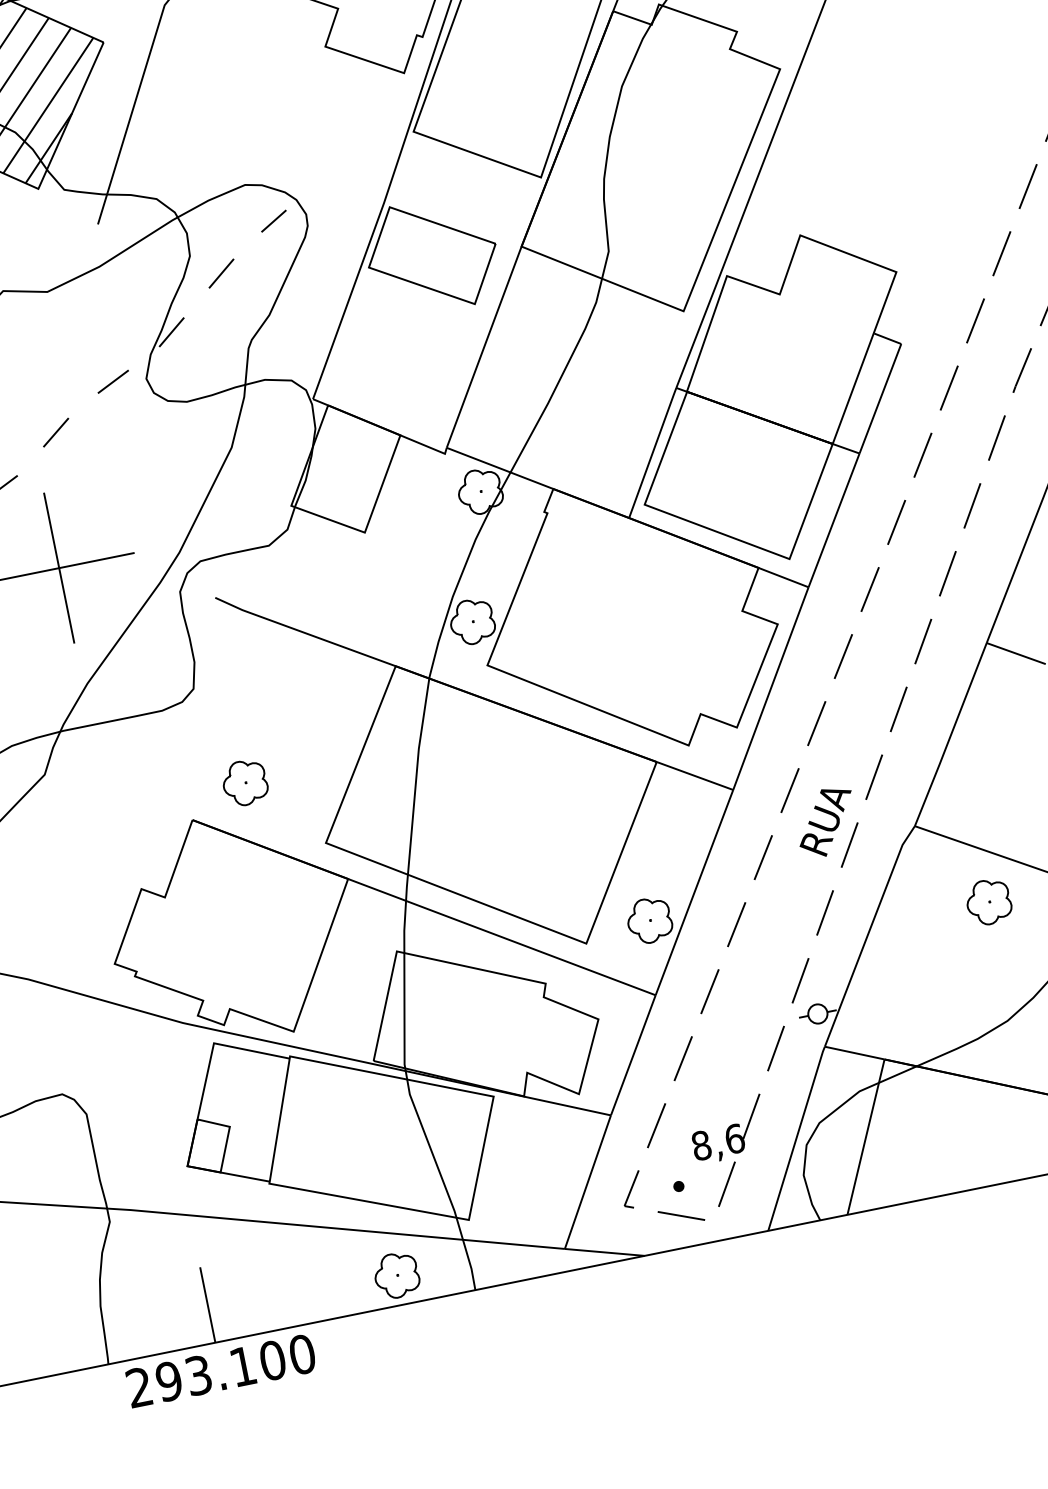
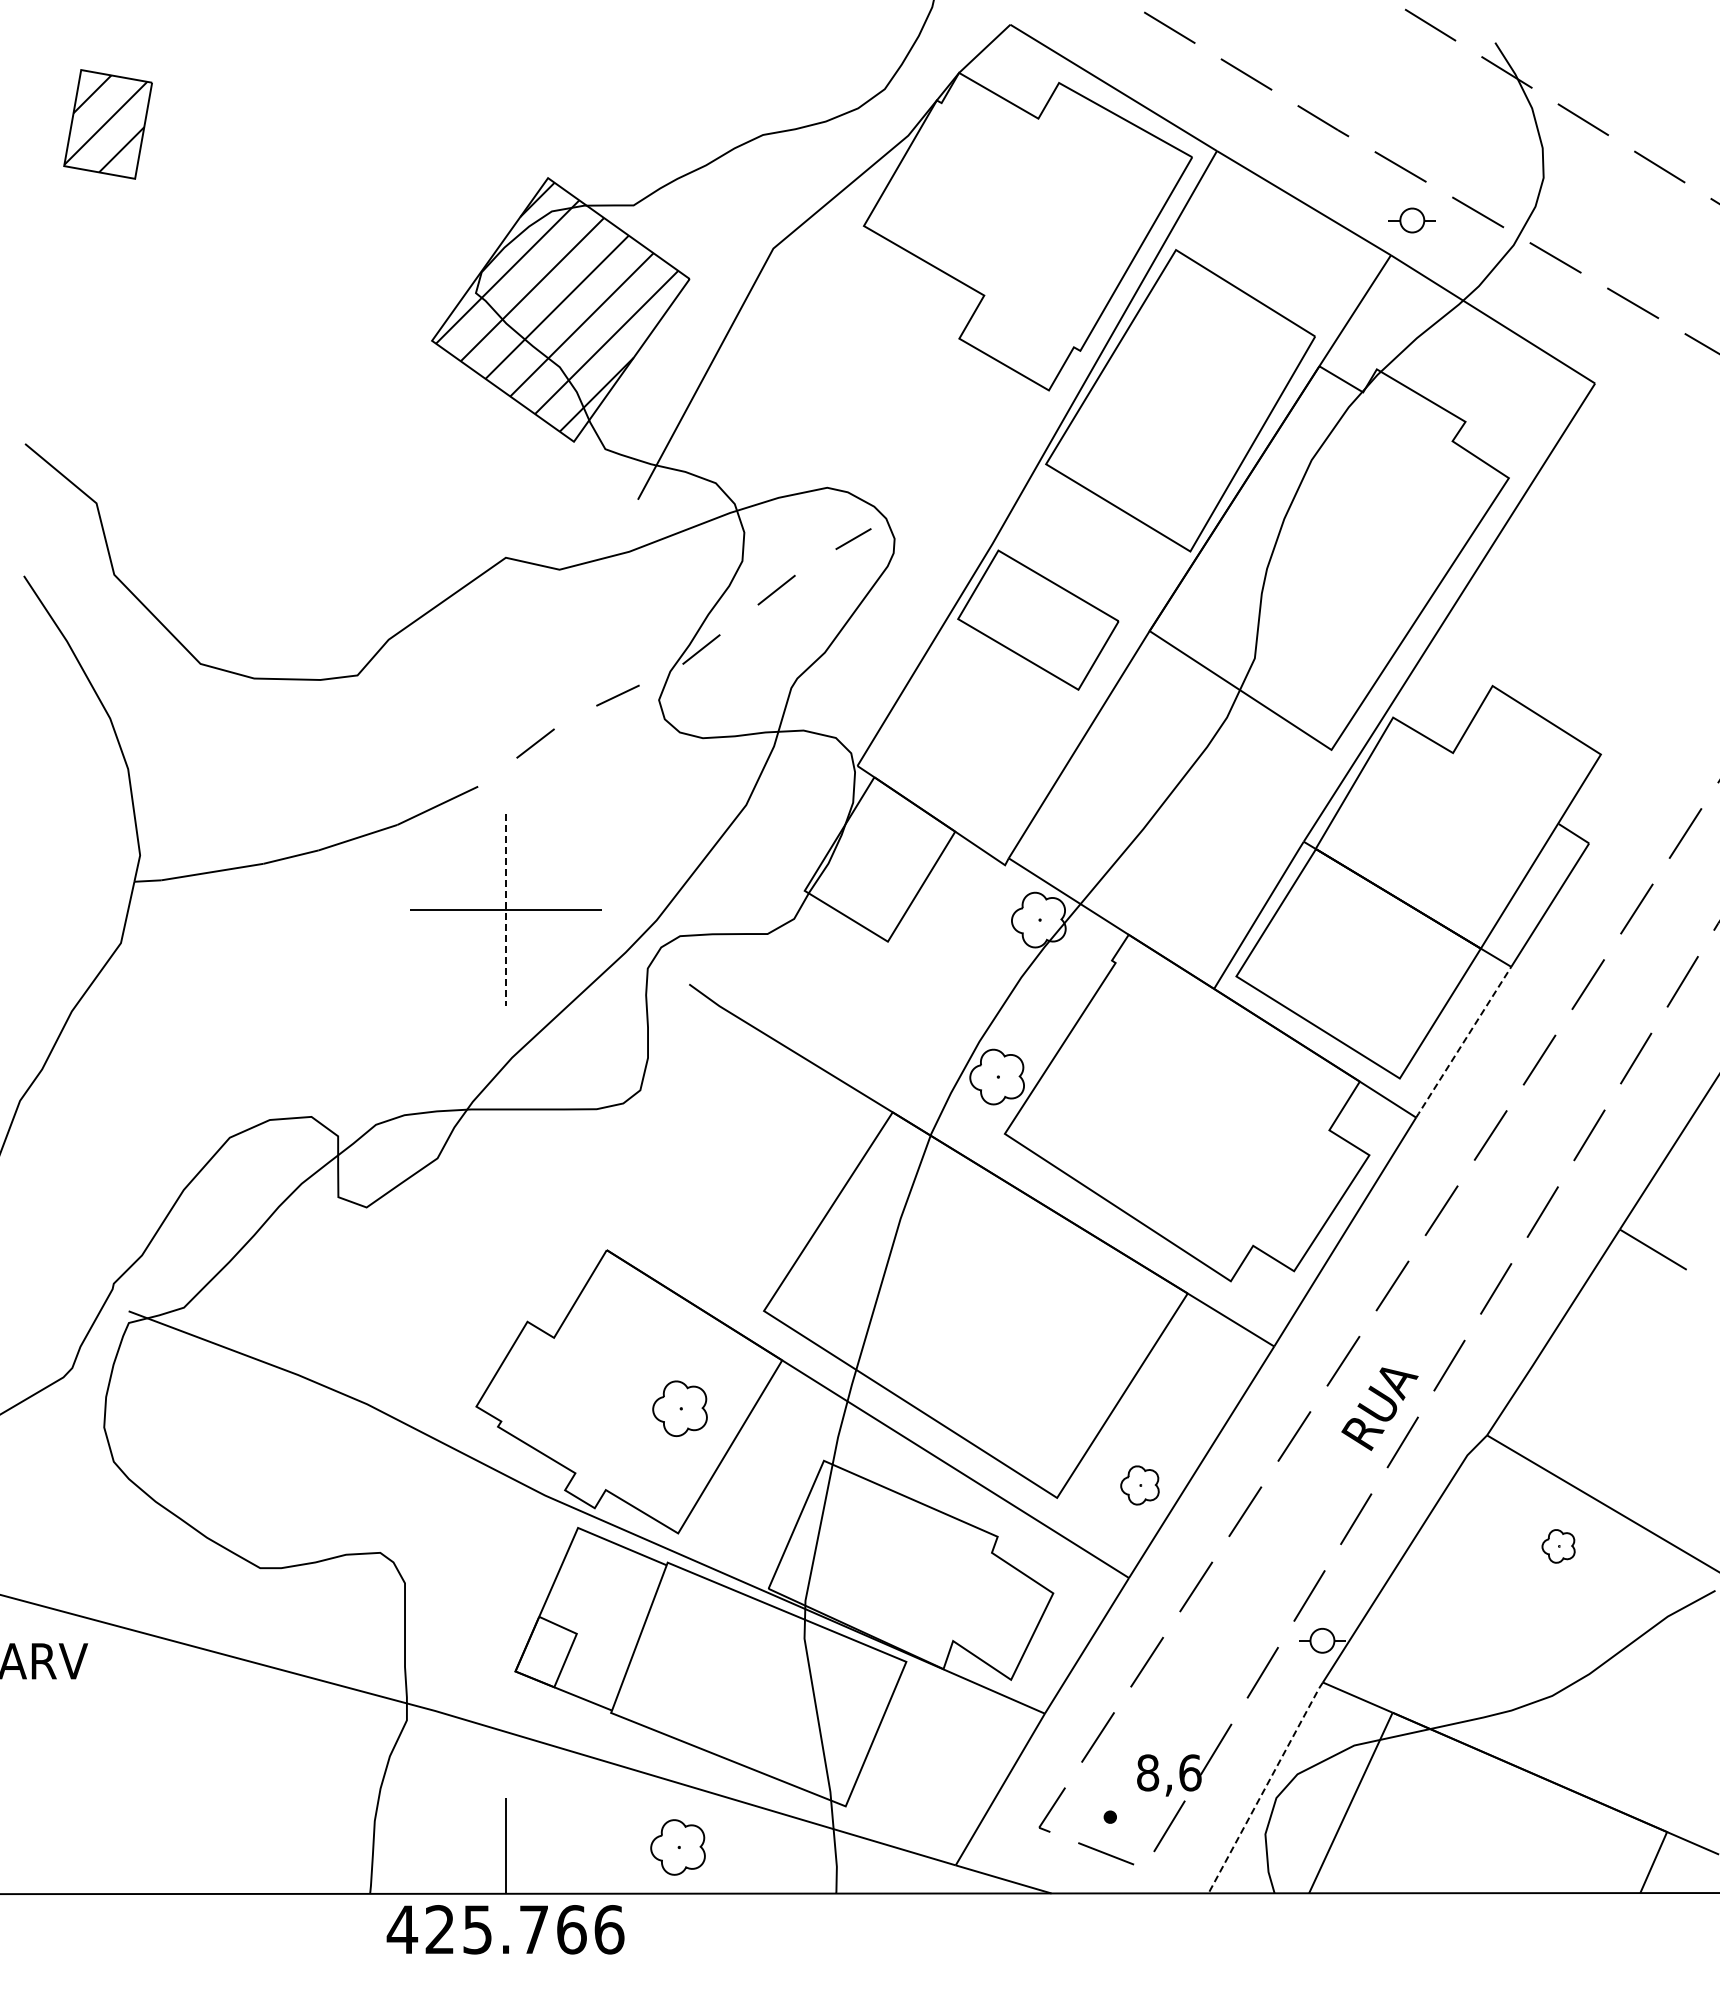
line: (833, 520) -> (1463, 1042), solid -> dashed
line: (59, 567) -> (506, 909), solid -> dashed
part: (244, 782) -> (679, 1408), moved
part: (988, 902) -> (1558, 1546), size x0.6
part: (649, 920) -> (1139, 1485), size x0.7
line: (796, 1138) -> (1265, 1787), solid -> dashed
part: (396, 1275) -> (677, 1847), moved
text: (220, 1370) -> (505, 1929), 293.100 -> 425.766

